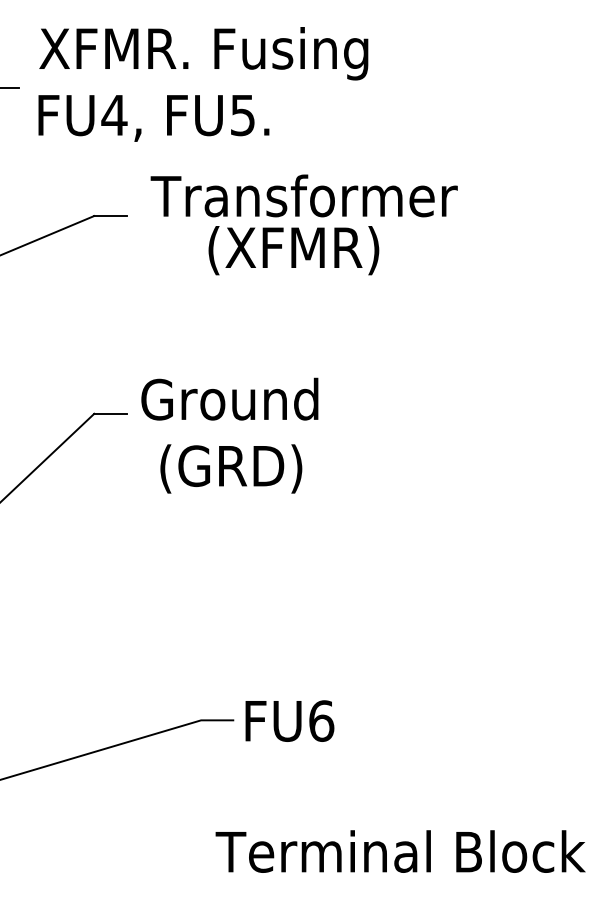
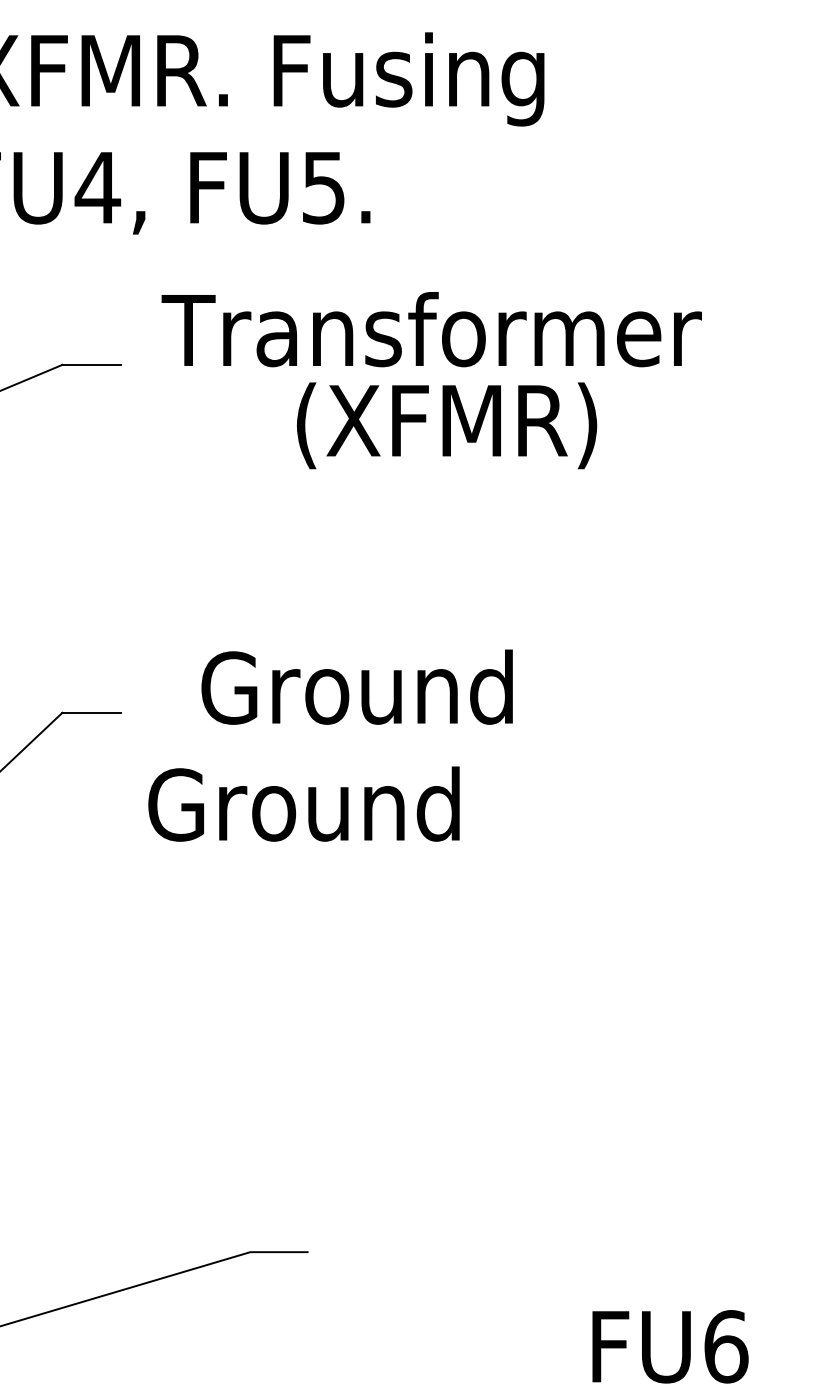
text: (293, 250) -> (446, 425), moved
text: (229, 398) -> (356, 685), moved
text: (231, 468) -> (303, 809), (GRD) -> Ground
text: (289, 720) -> (669, 1345), moved

